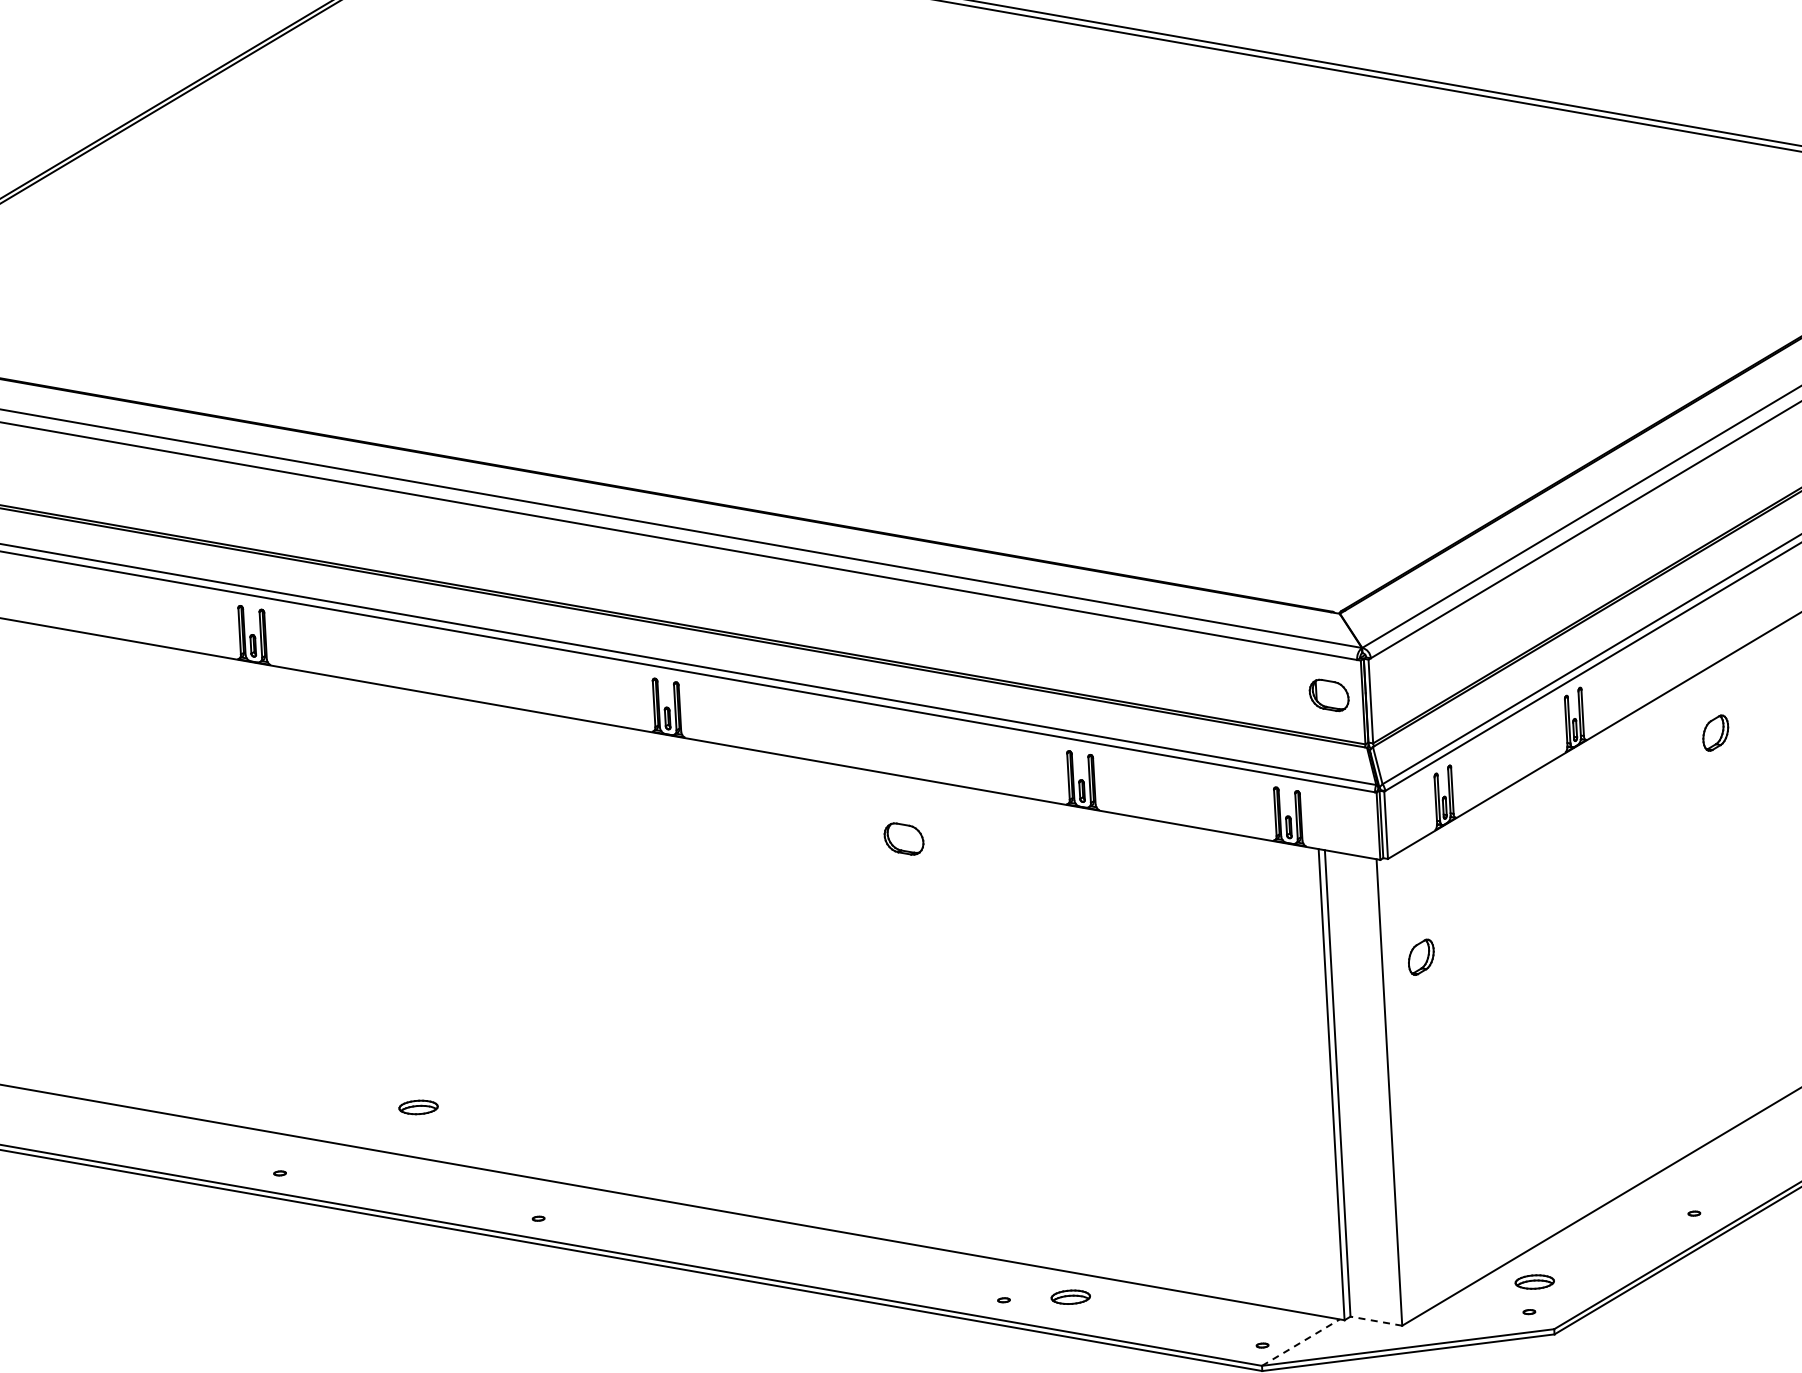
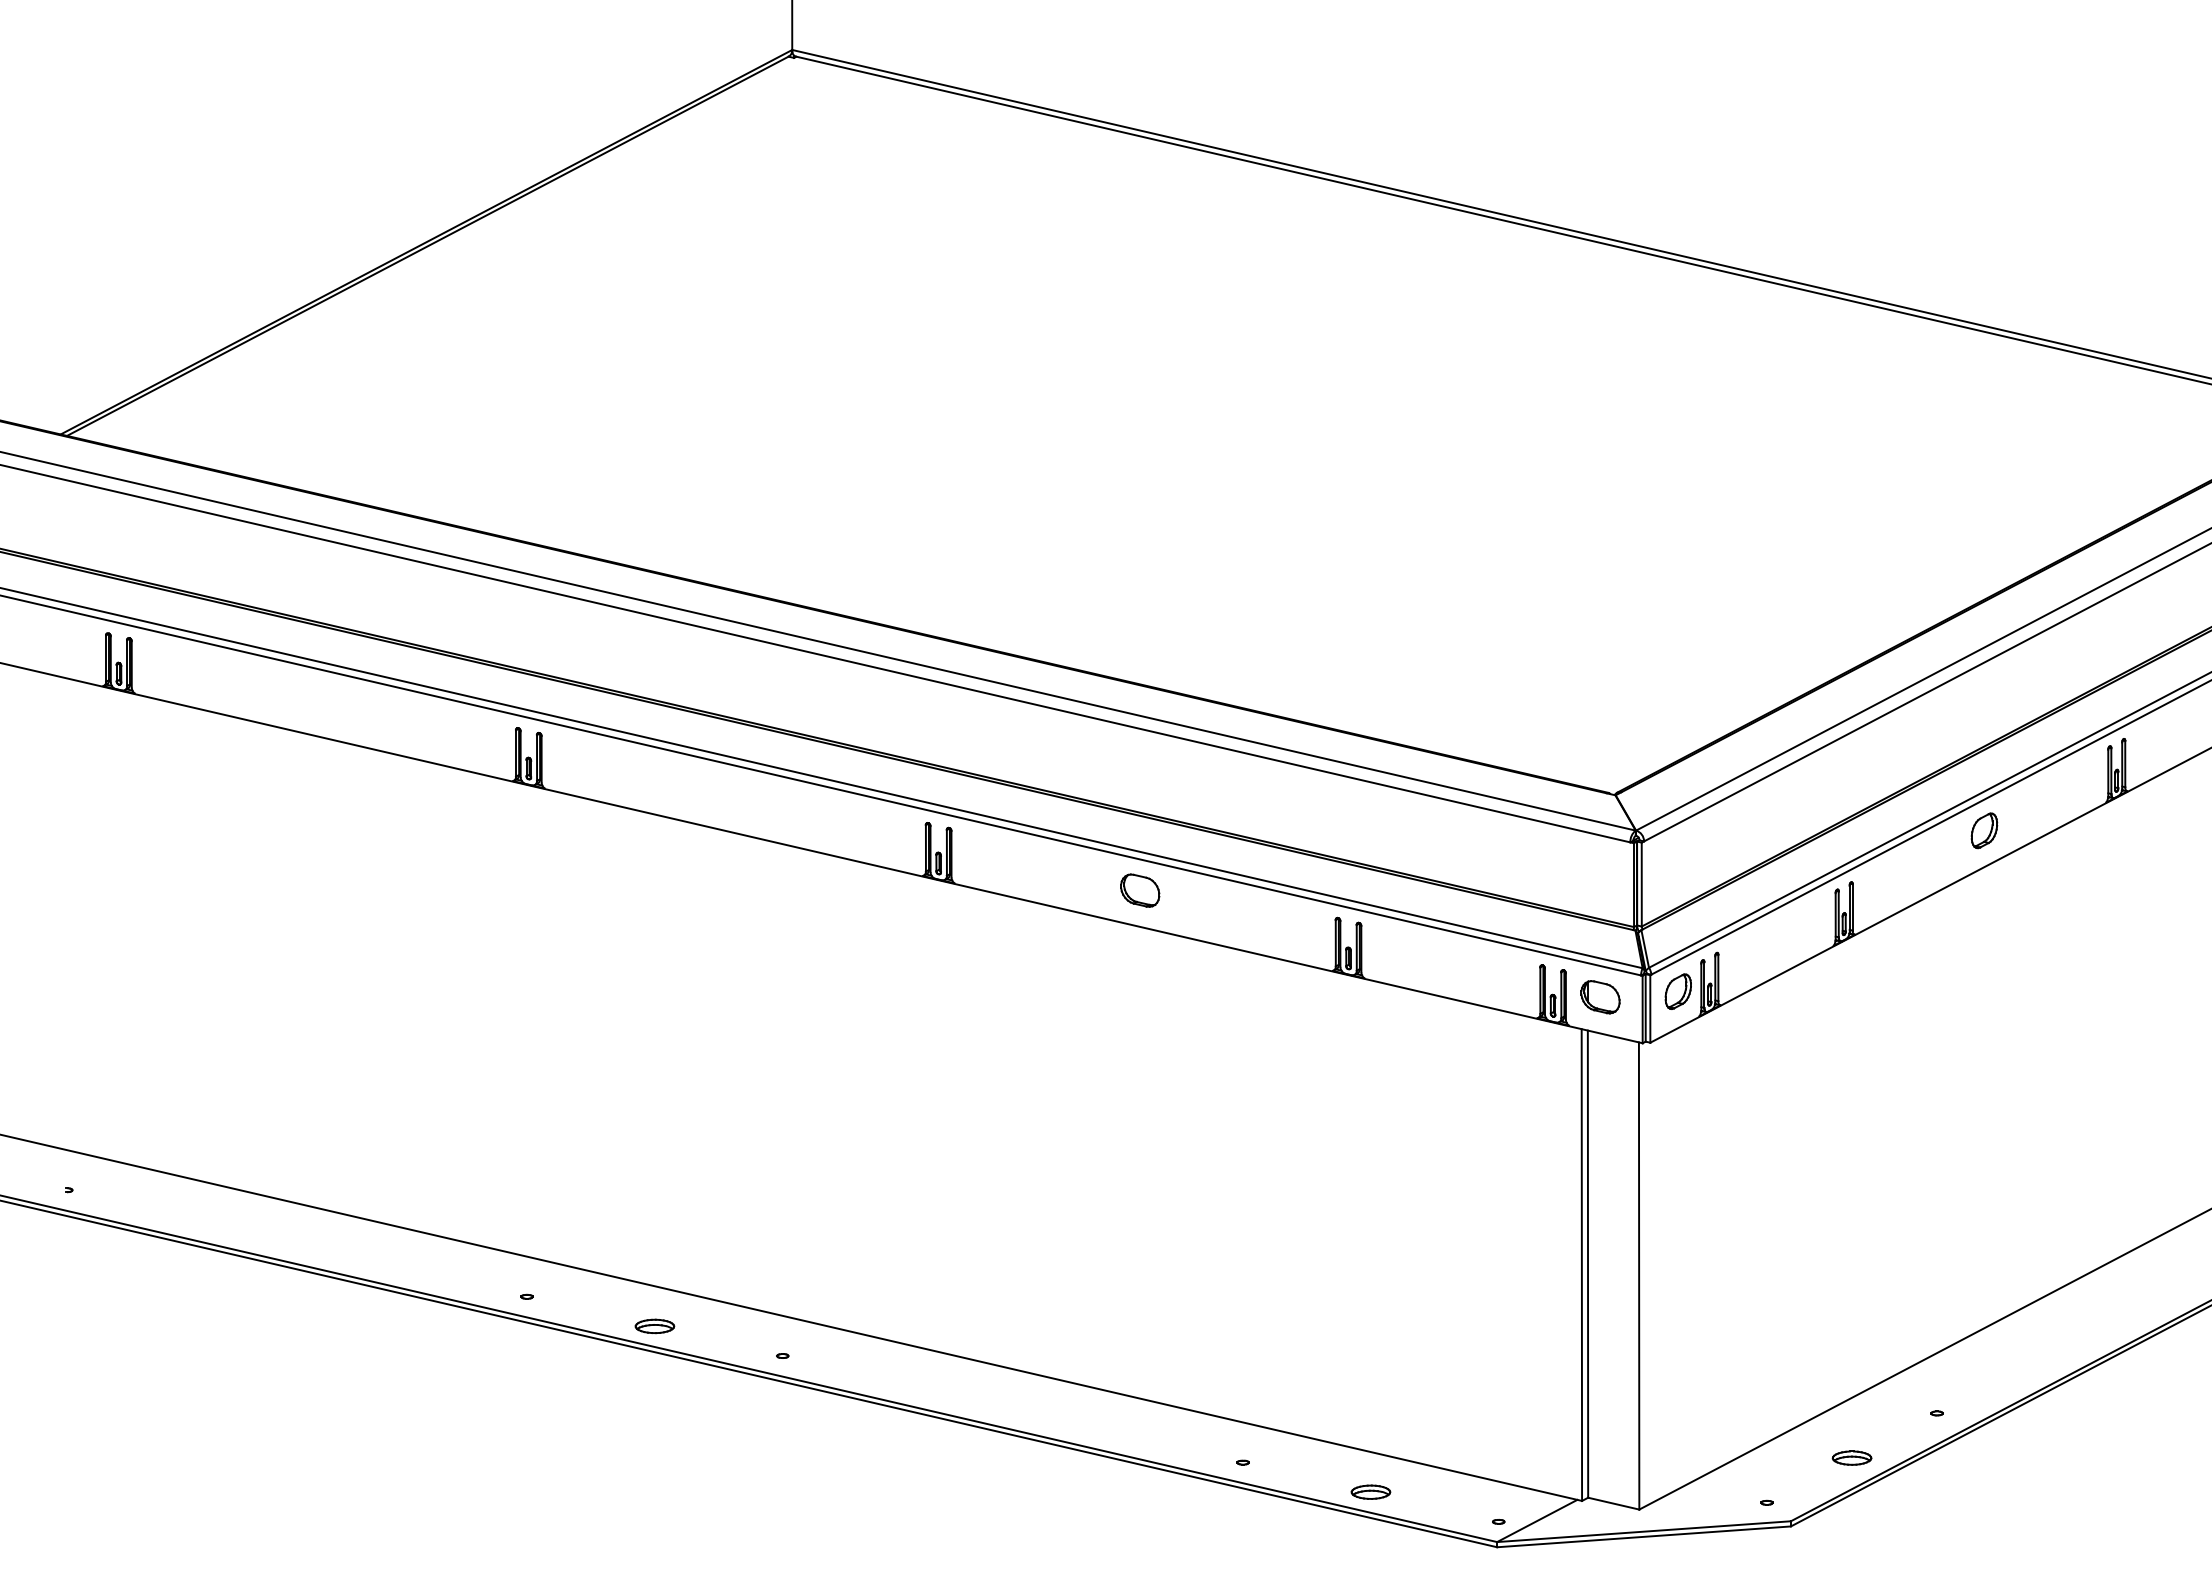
part: (1329, 695) -> (1600, 997), moved
part: (1715, 732) -> (1984, 830), moved
part: (904, 838) -> (1140, 890), moved
part: (1420, 957) -> (1677, 991), moved
part: (418, 1107) -> (654, 1326), moved
part: (1534, 1281) -> (1851, 1457), moved
part: (1070, 1296) -> (1370, 1491), moved
line: (1376, 1321) -> (1613, 1503), dashed -> solid
line: (1301, 1342) -> (1537, 1520), dashed -> solid

